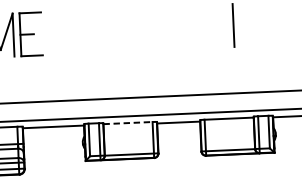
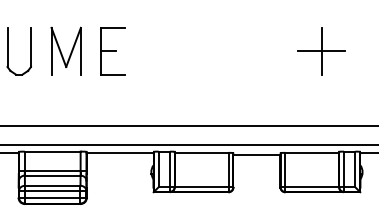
line: (233, 25) -> (321, 51), added
part: (30, 34) -> (112, 51), moved
line: (127, 122) -> (201, 152), dashed -> solid

